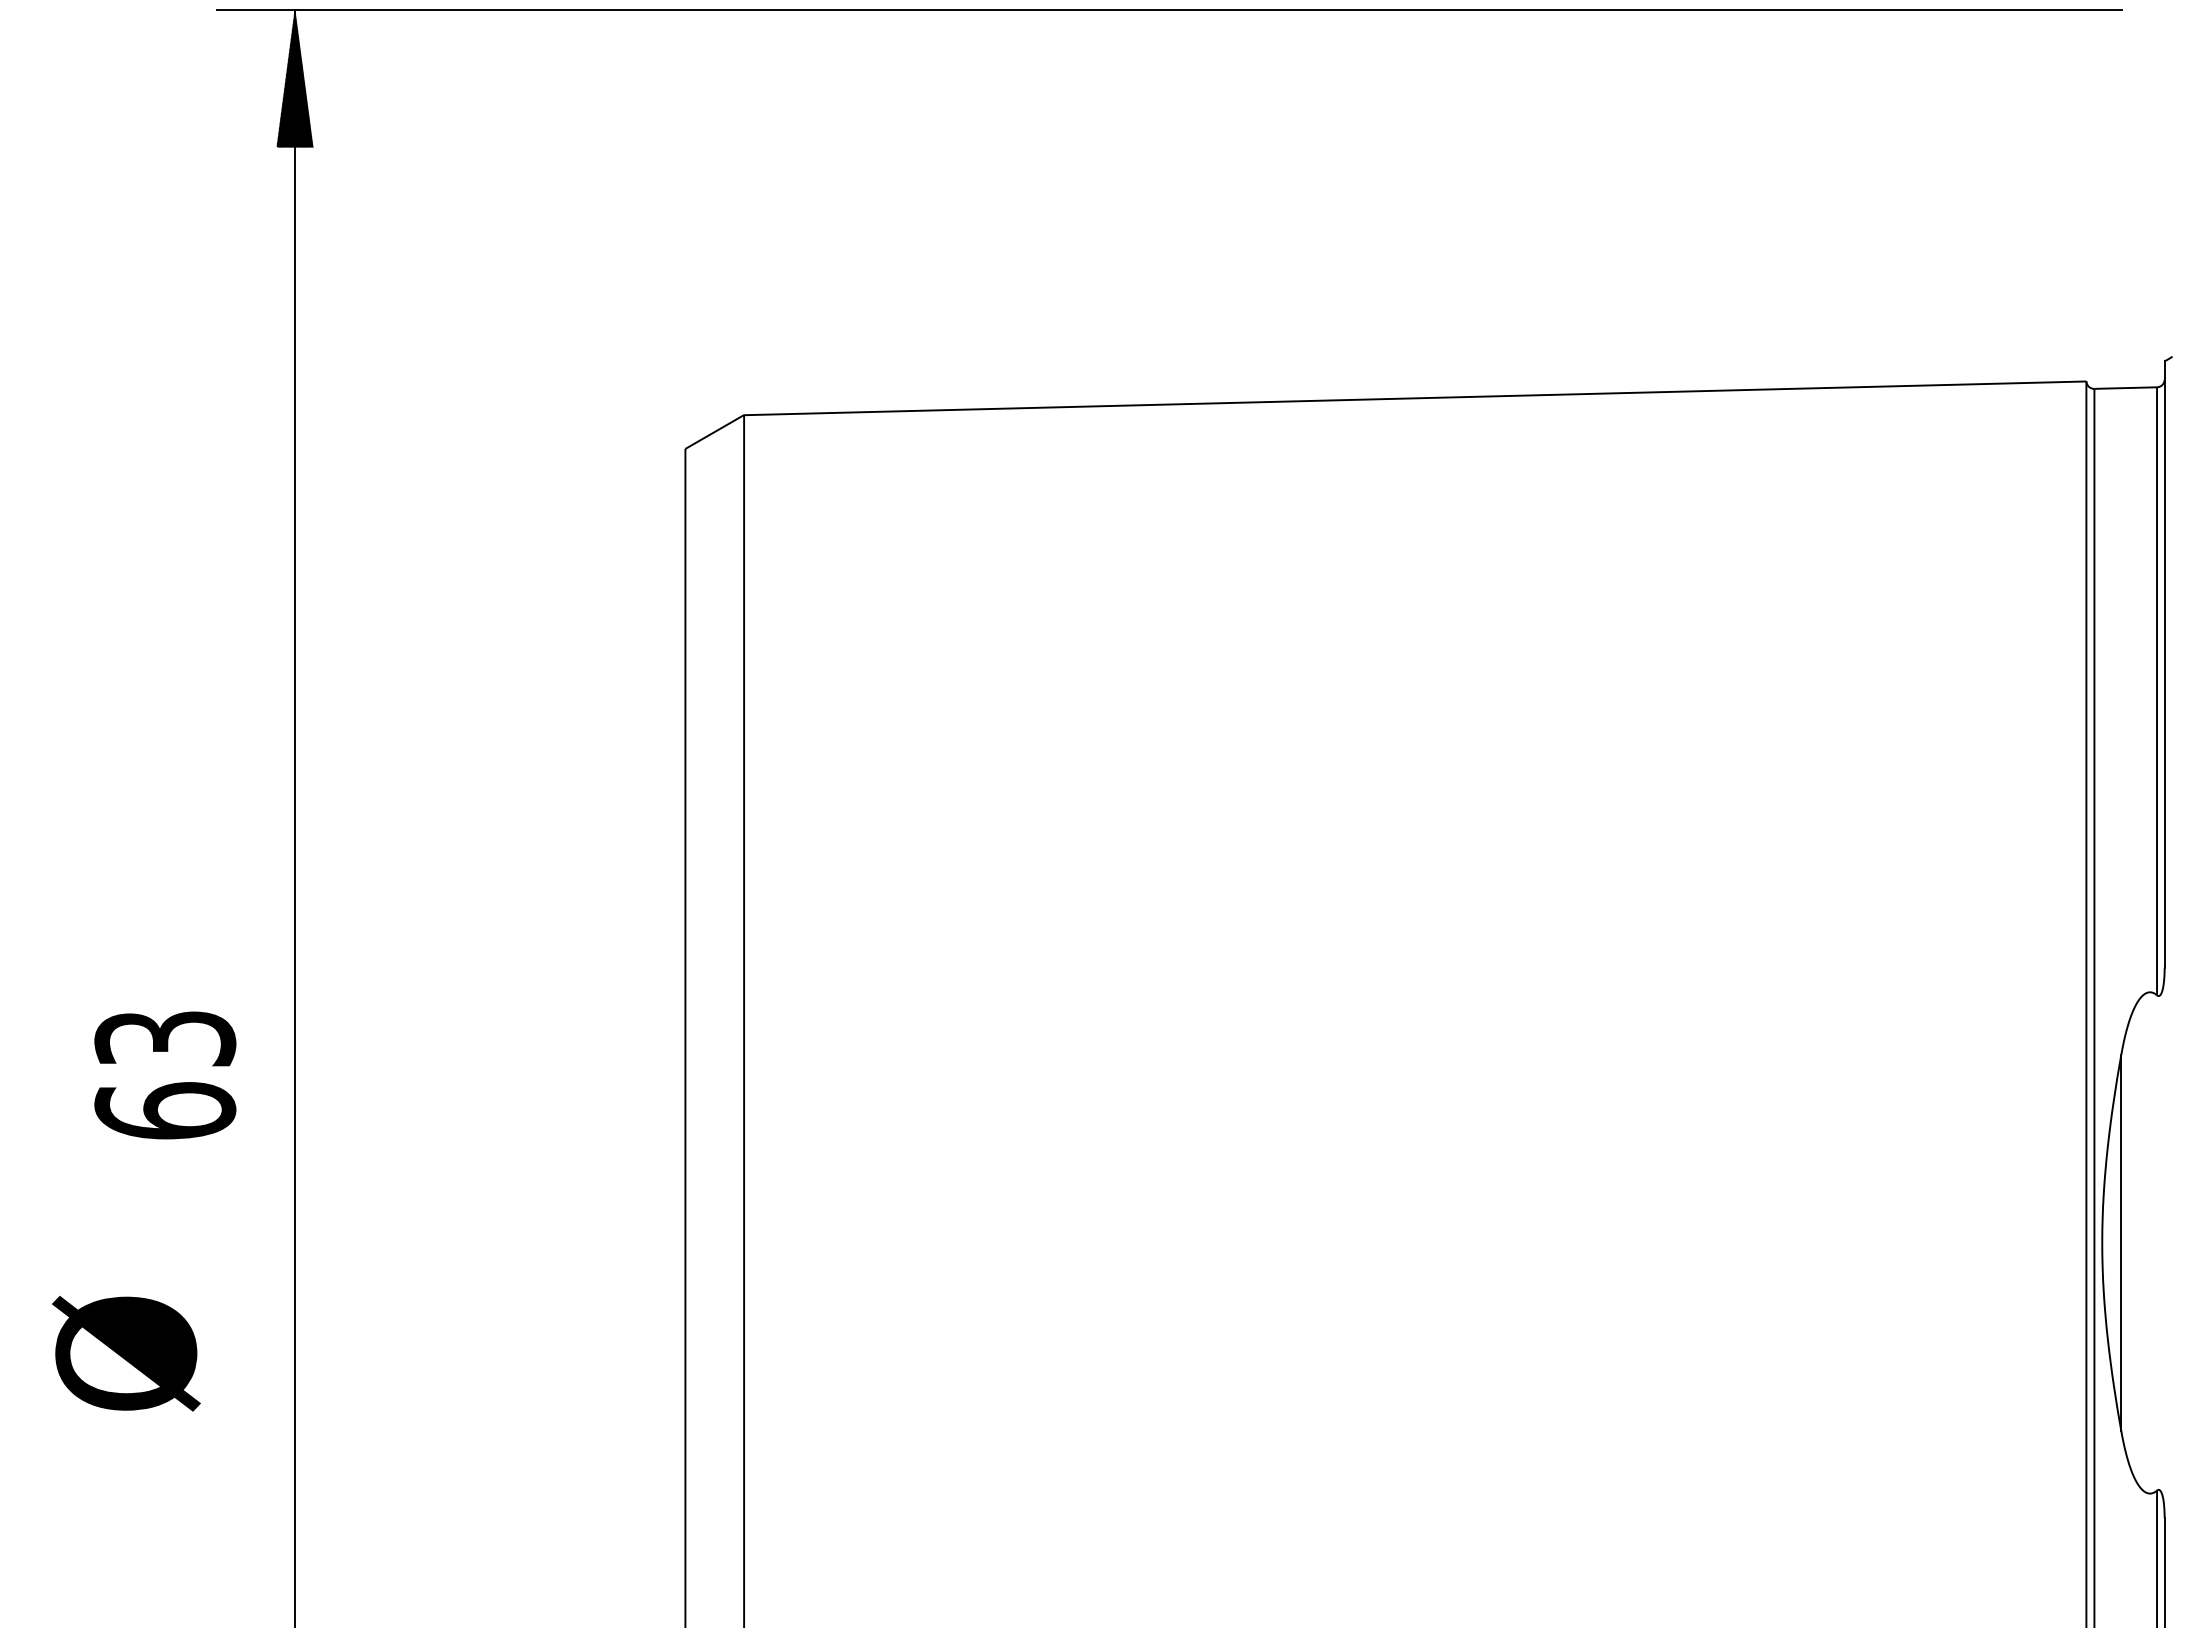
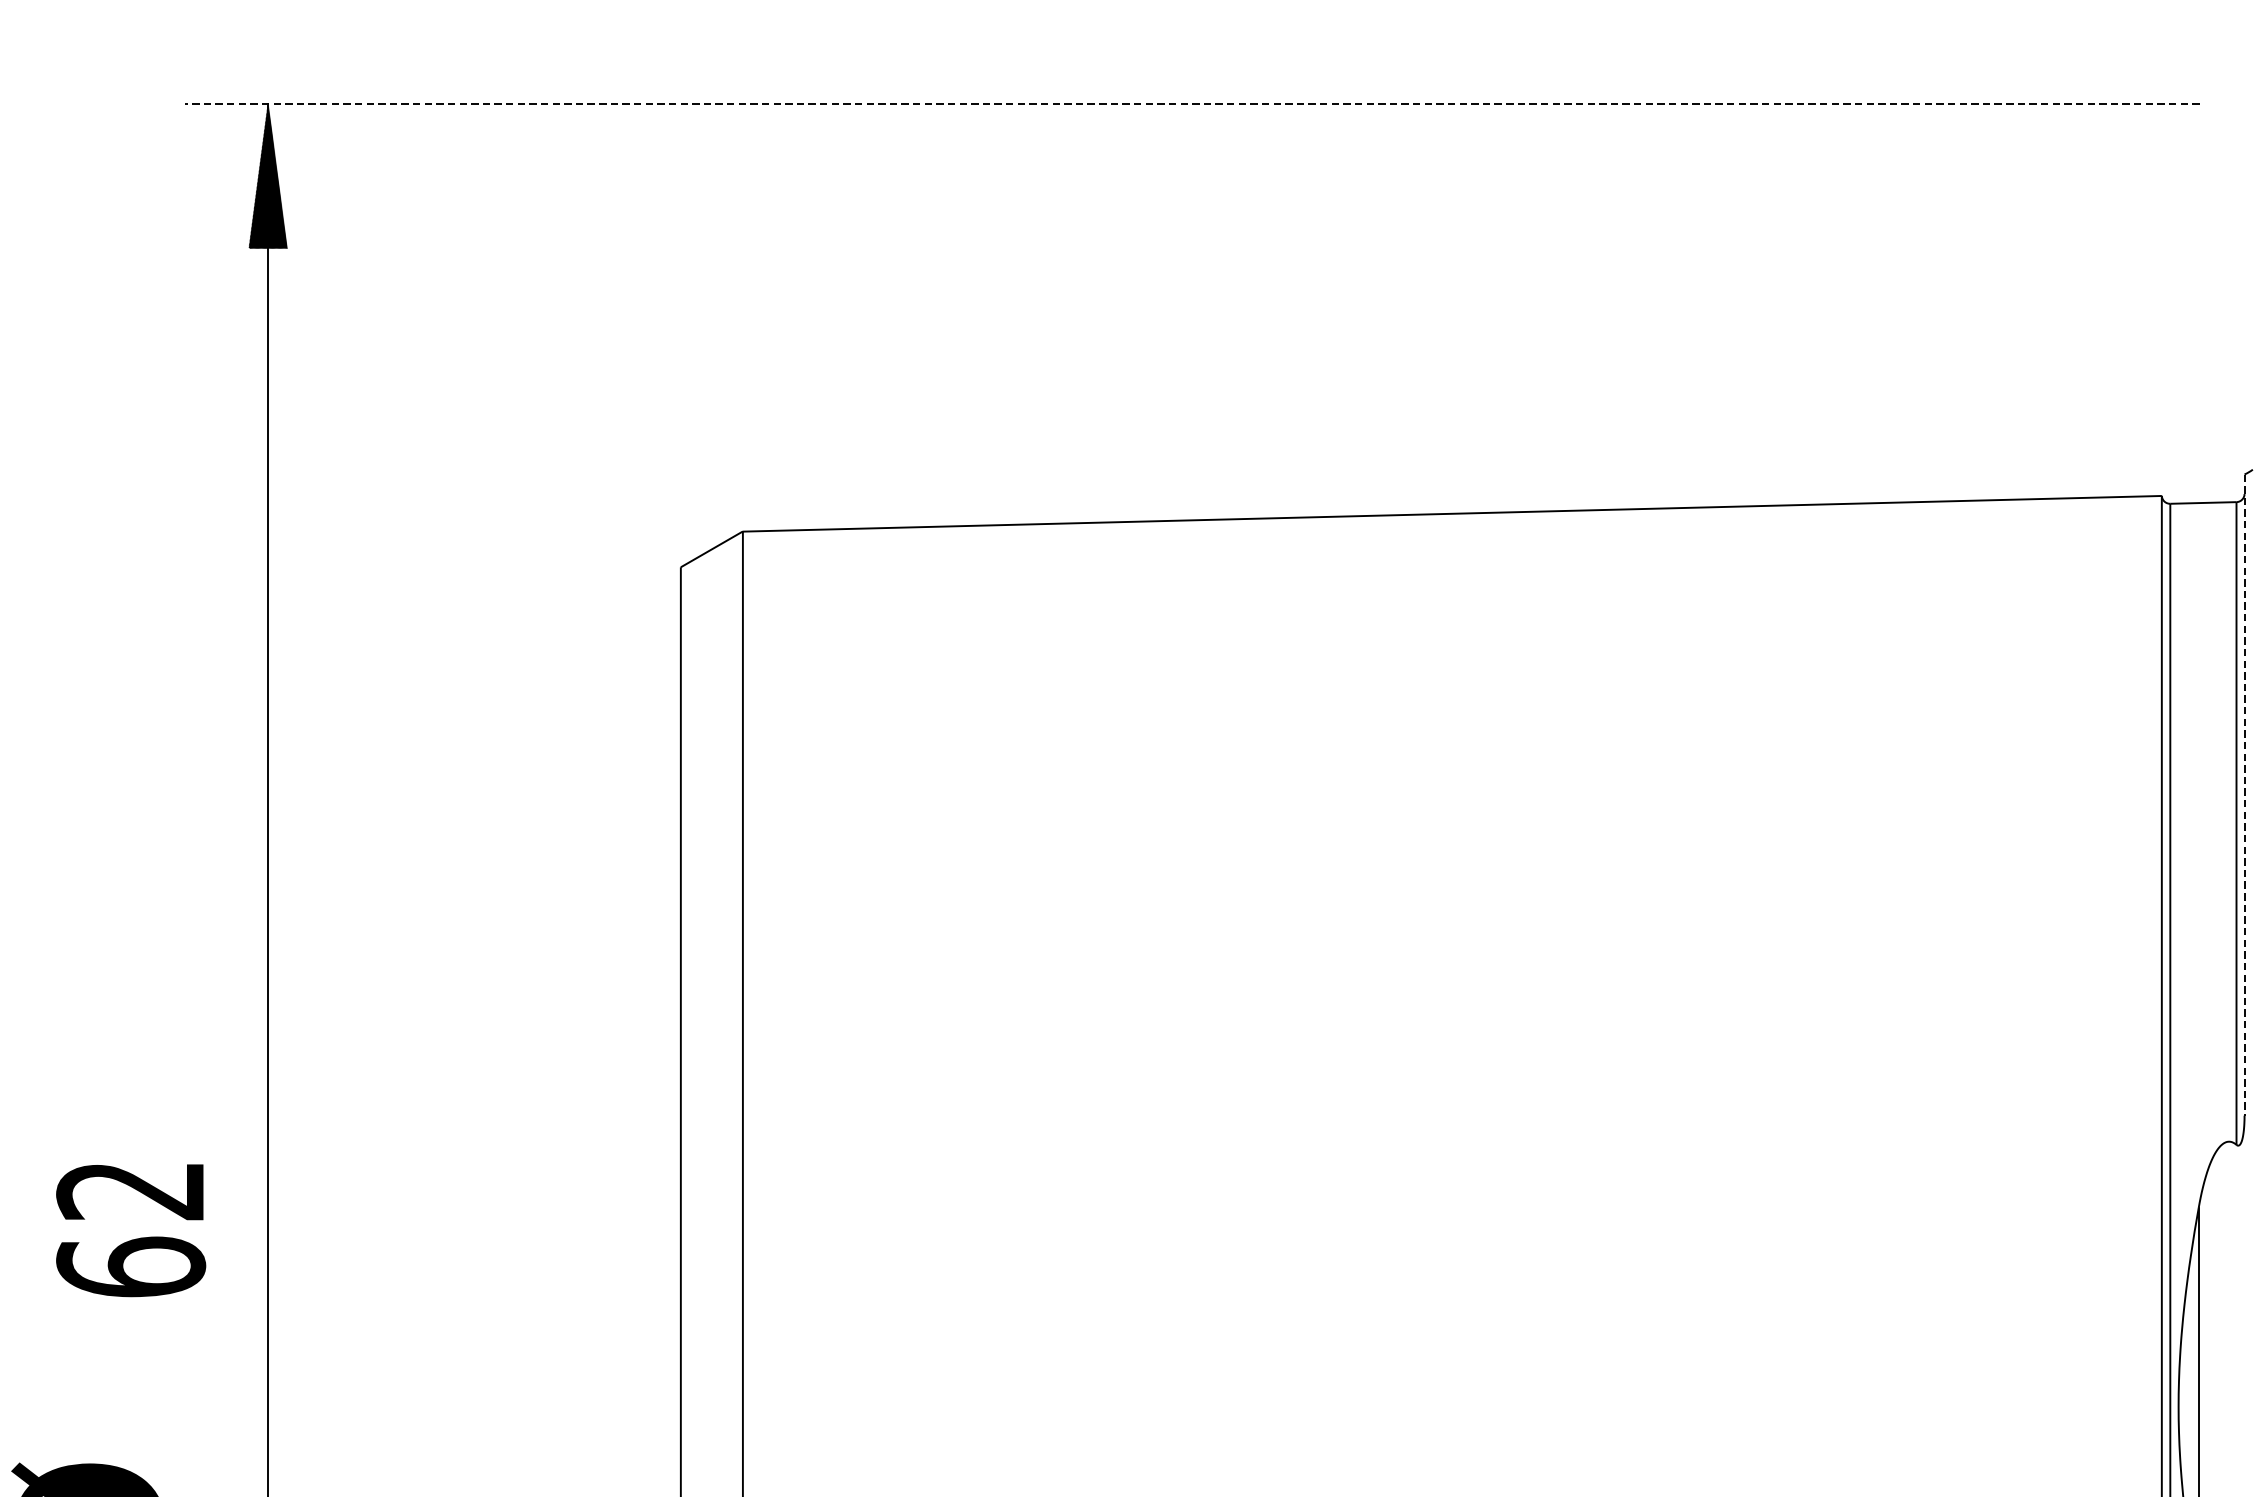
line: (1169, 10) -> (1192, 103), solid -> dashed
line: (2164, 664) -> (2244, 795), solid -> dashed
text: (165, 1038) -> (131, 1190), 63 -> 62

